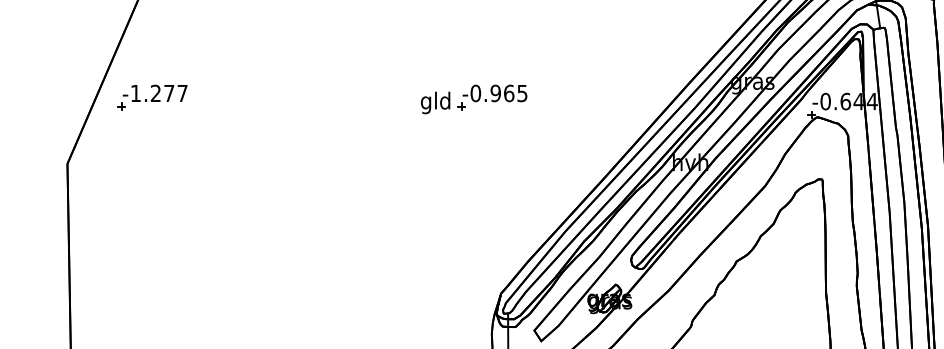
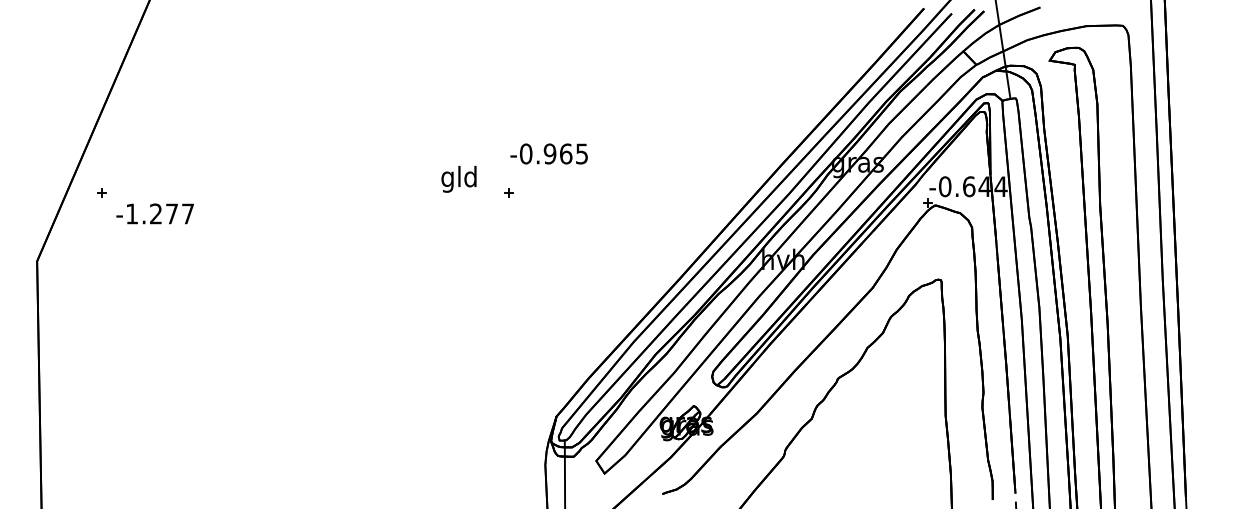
text: (154, 93) -> (154, 213), moved
text: (494, 93) -> (548, 153), moved
text: (435, 103) -> (458, 179), moved

